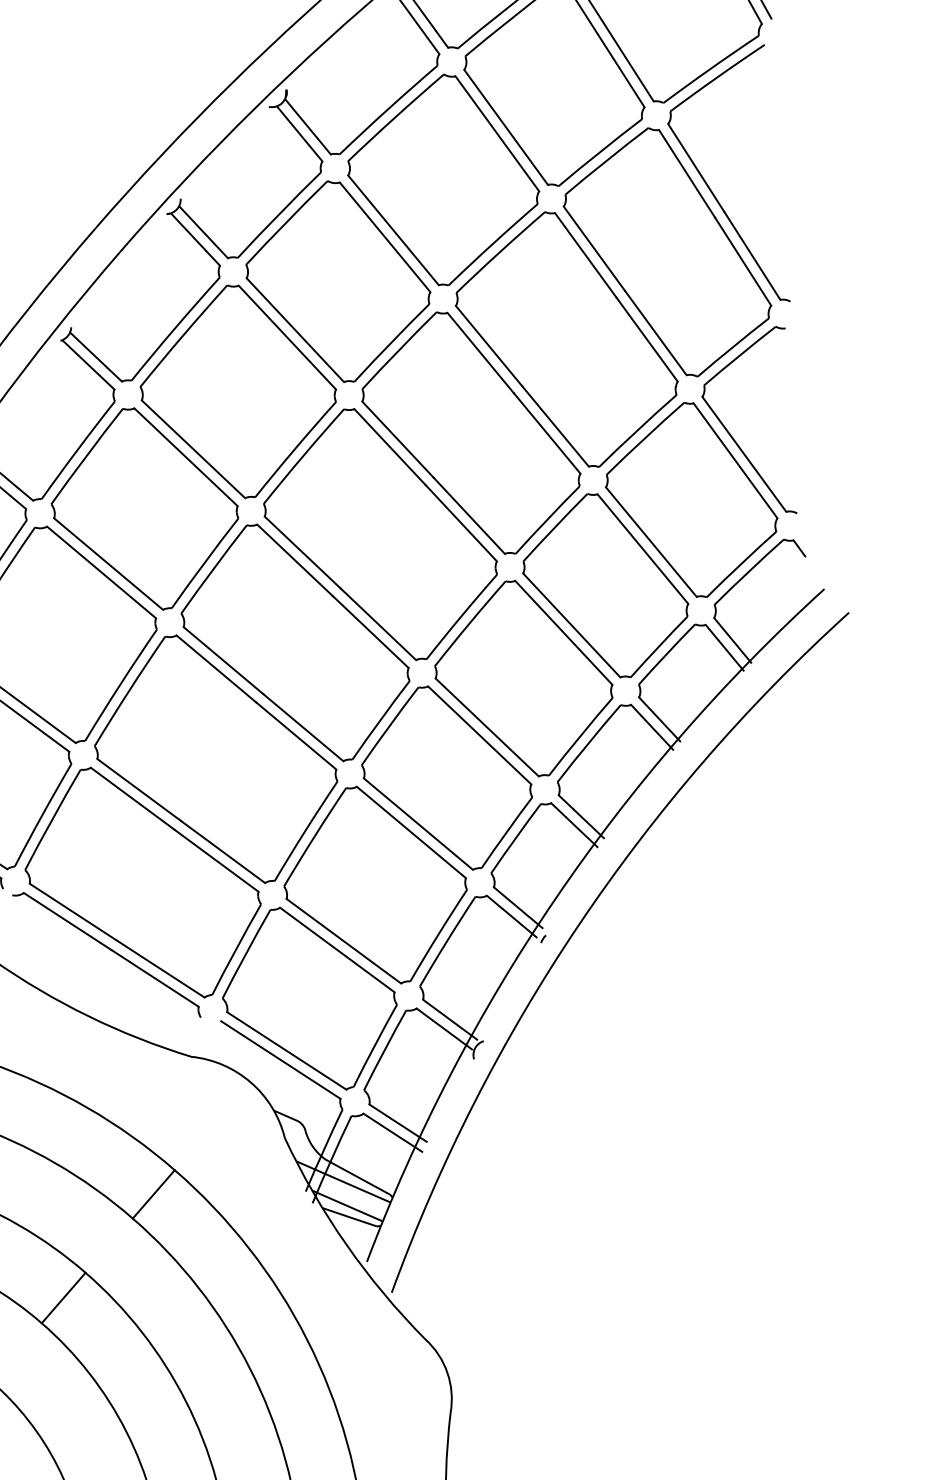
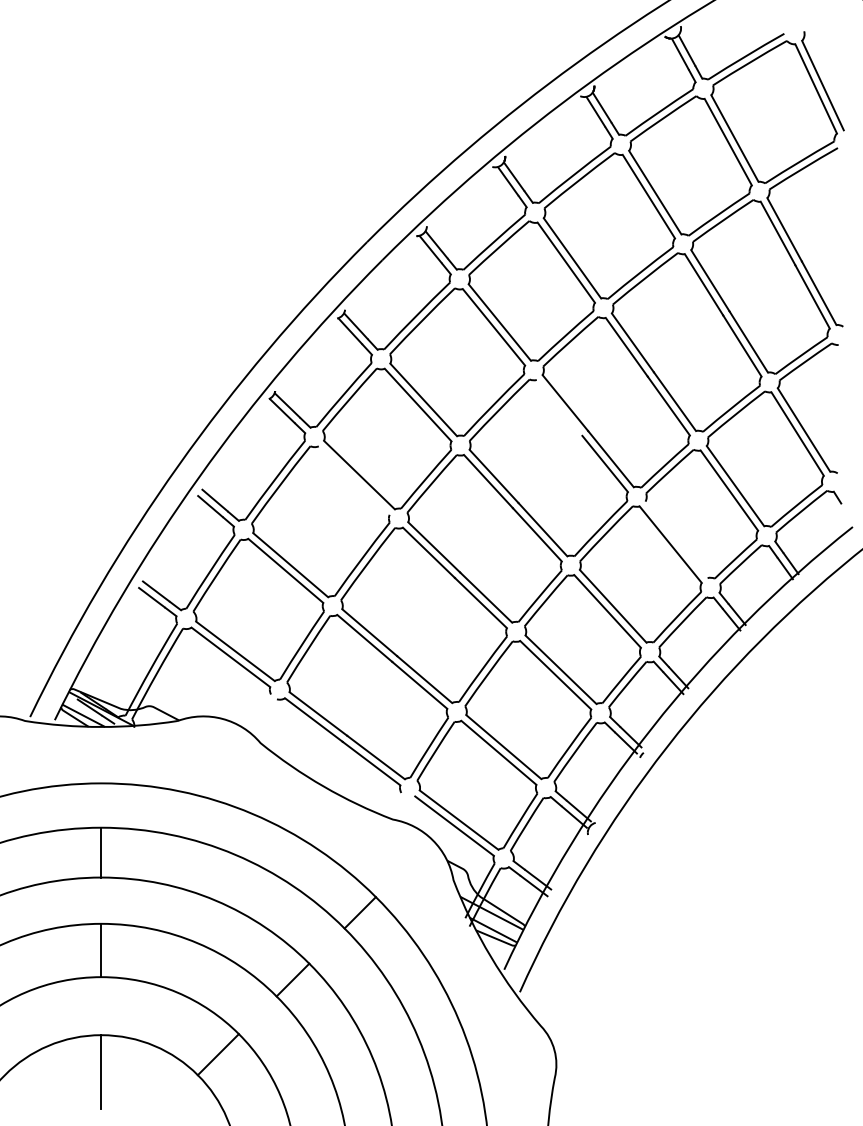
line: (389, 446) -> (559, 407), removed
line: (100, 572) -> (353, 480), removed
line: (571, 624) -> (676, 539), removed

